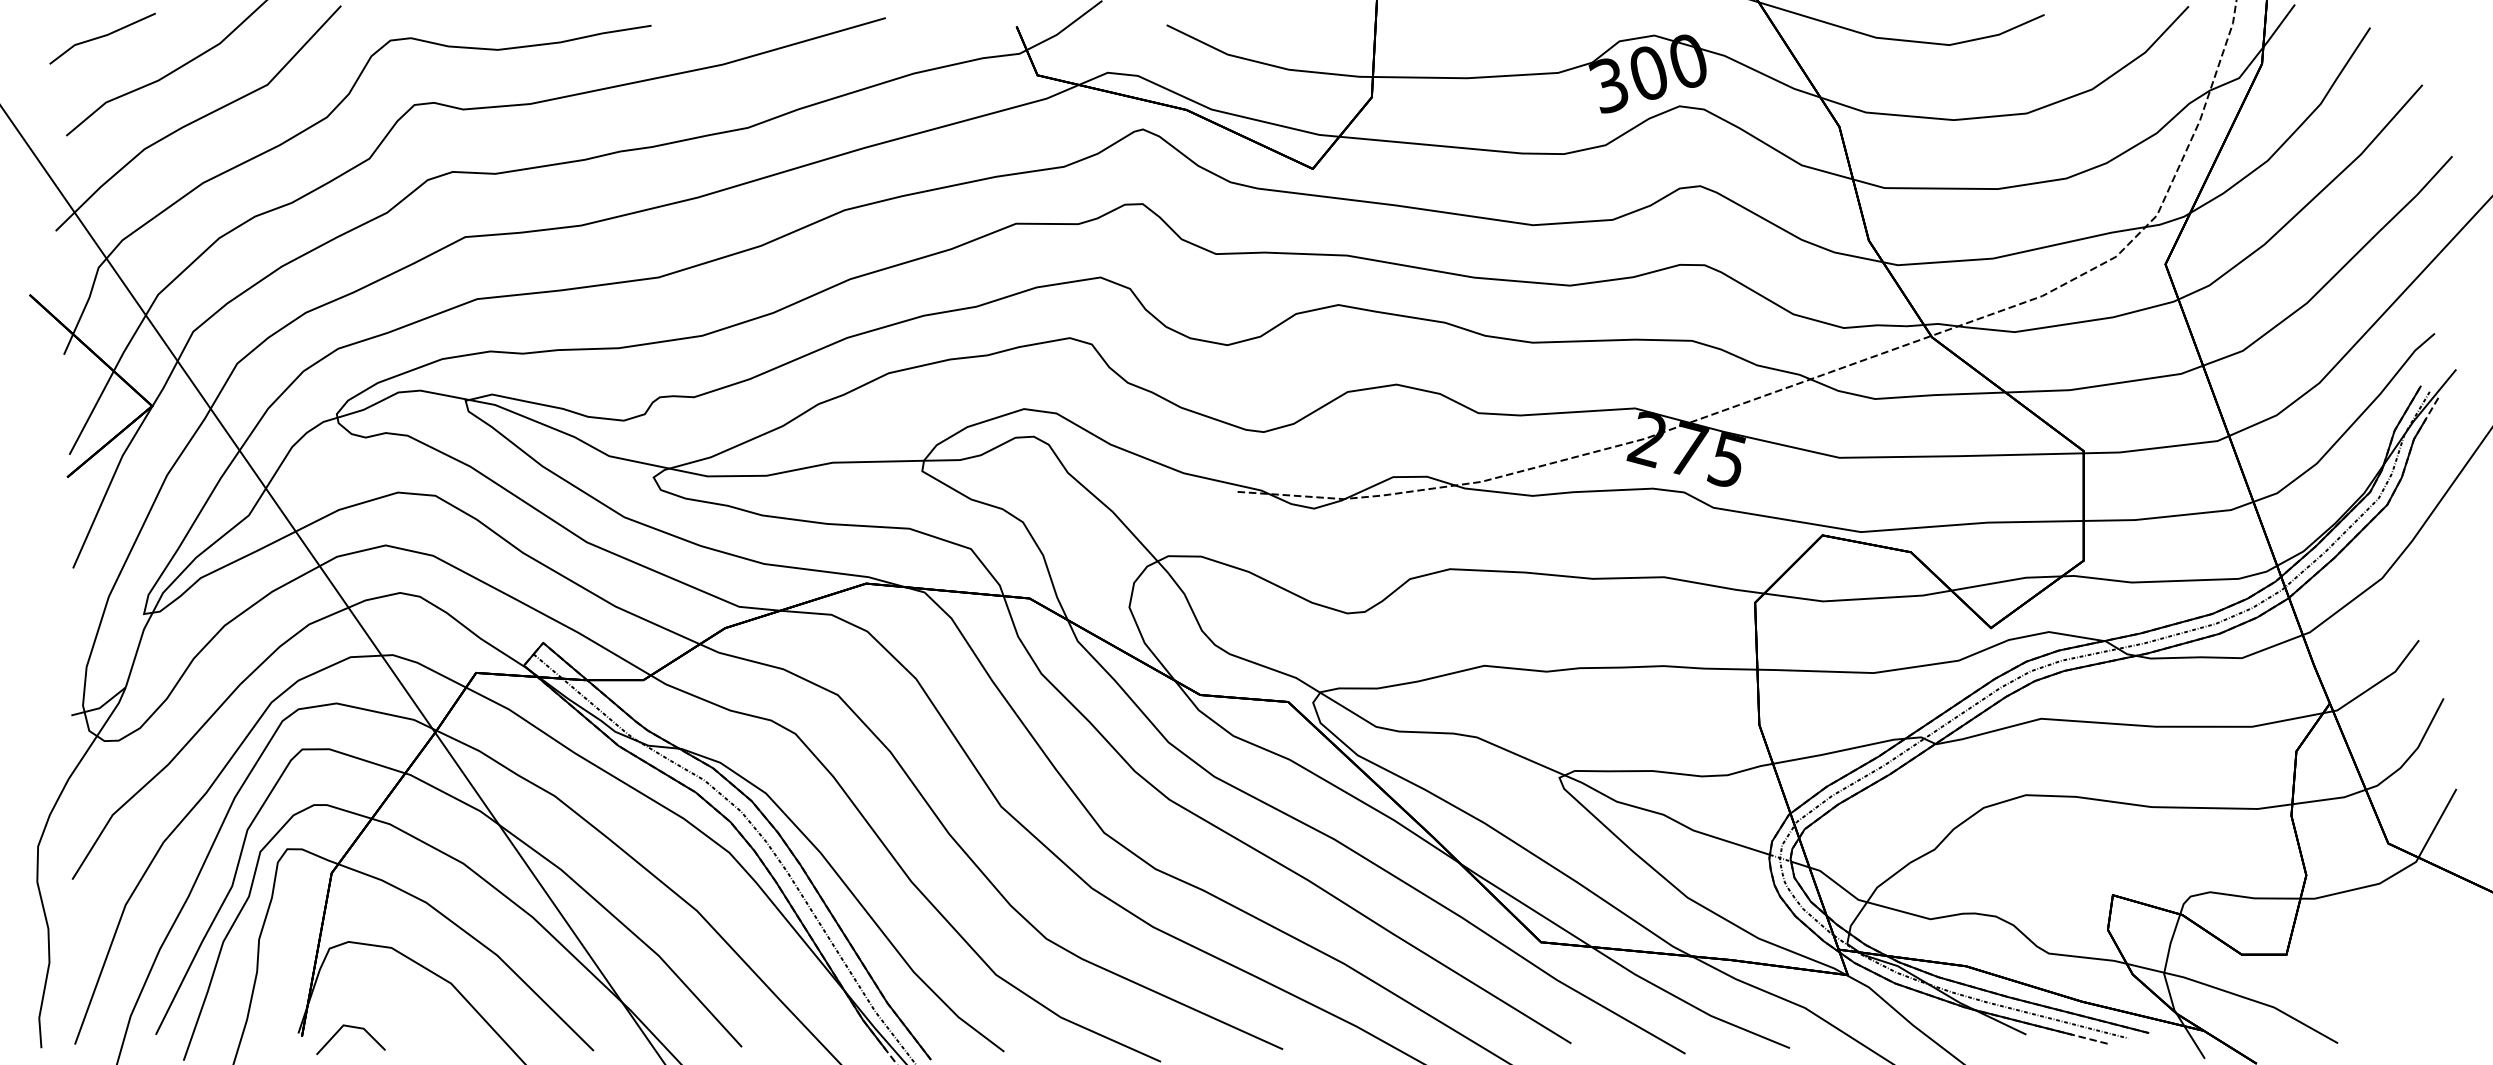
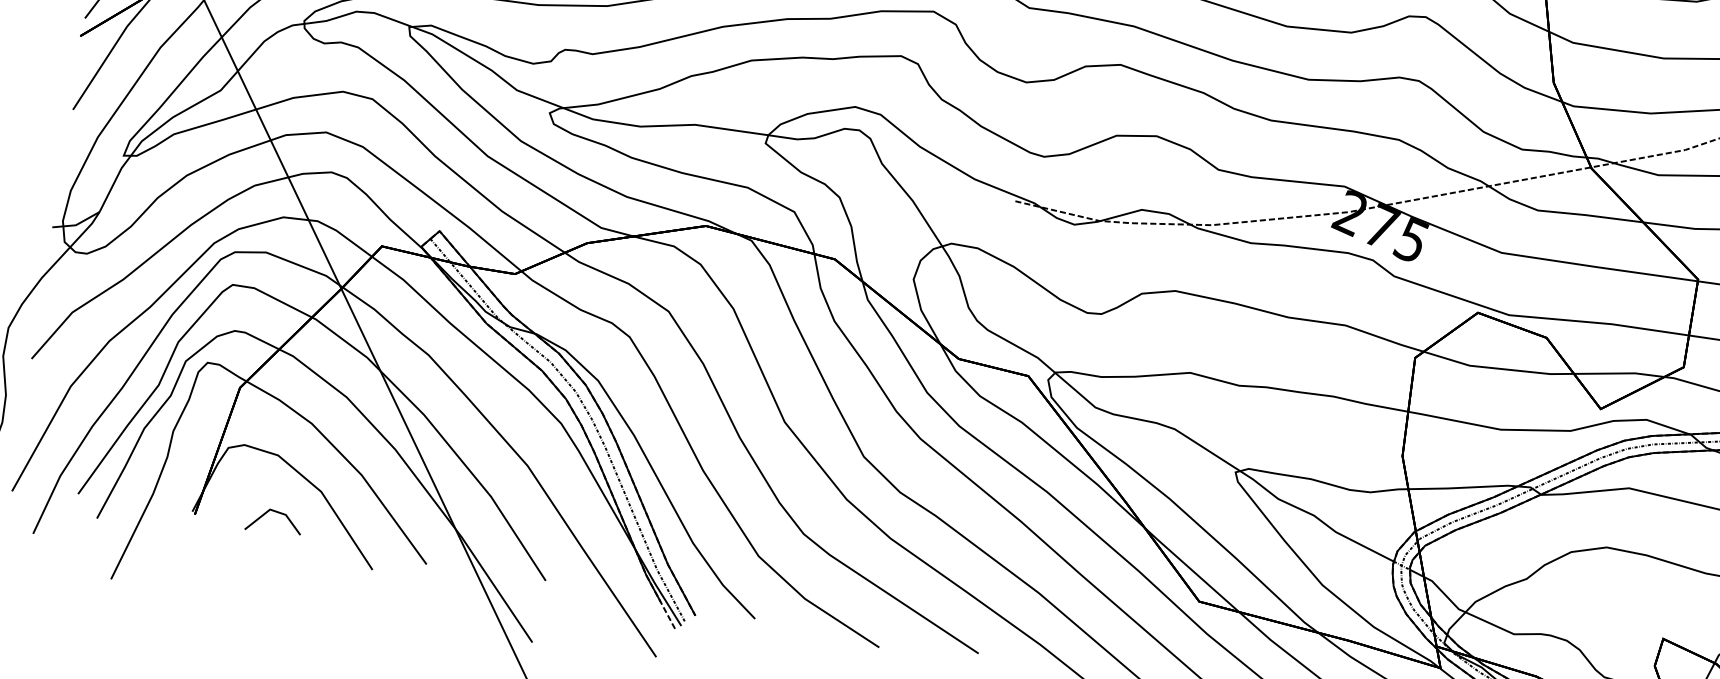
part: (354, 1028) -> (278, 513), moved

